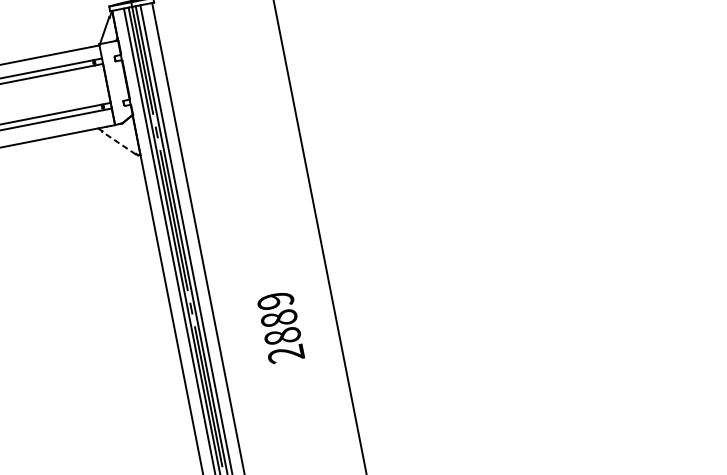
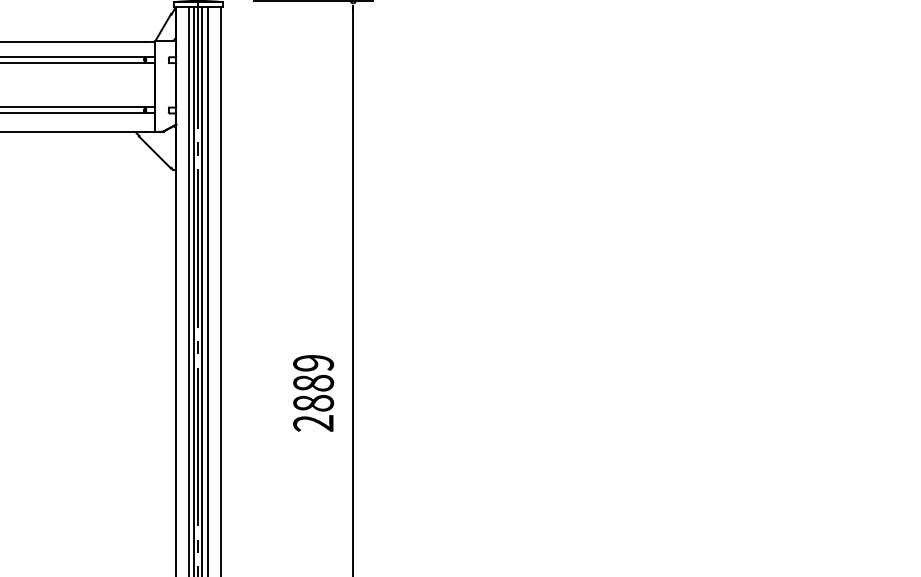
line: (119, 143) -> (155, 152), dashed -> solid
text: (280, 327) -> (313, 393), moved

